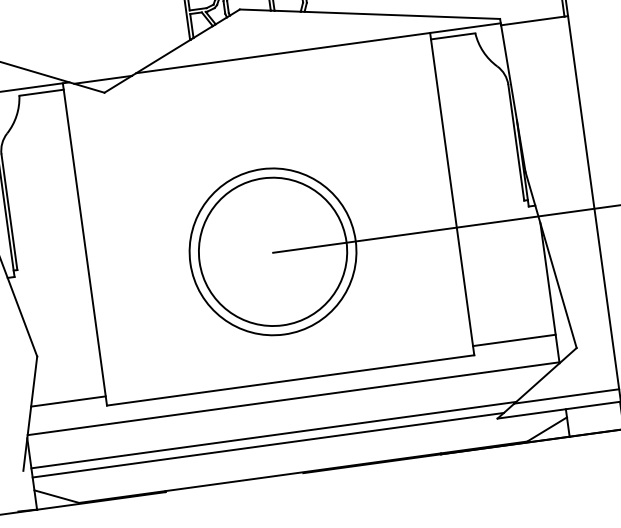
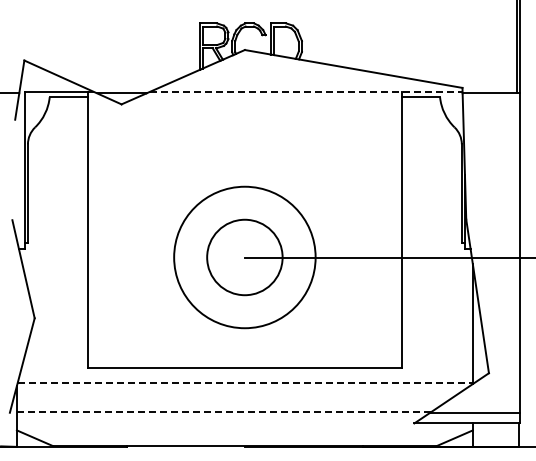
line: (319, 47) -> (307, 91), solid -> dashed
circle: (272, 251) -> (244, 257), size x0.6
line: (514, 340) -> (437, 359), removed
line: (293, 398) -> (245, 383), solid -> dashed
line: (68, 401) -> (55, 359), removed
line: (273, 435) -> (224, 411), solid -> dashed
line: (268, 445) -> (218, 419), removed

